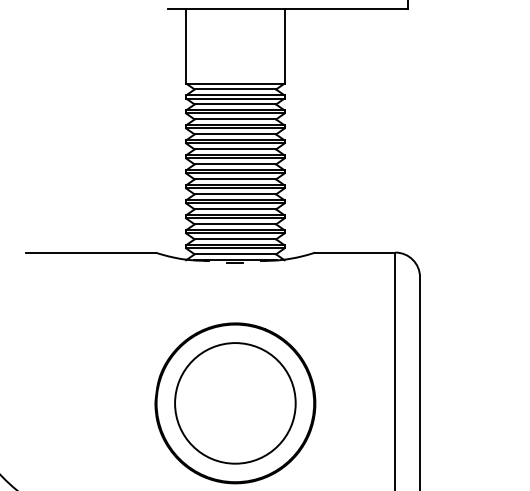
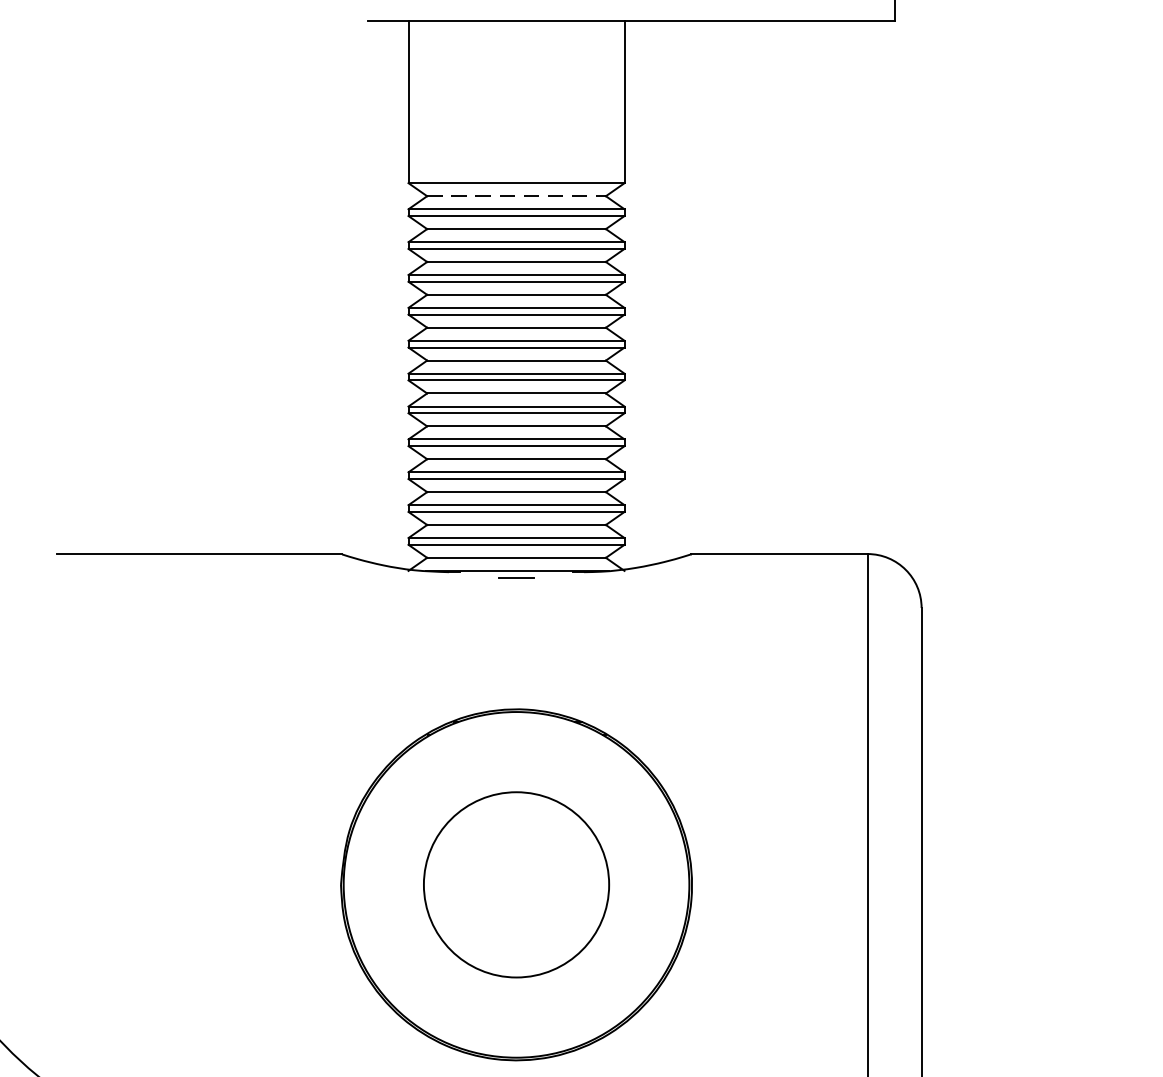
line: (235, 89) -> (516, 196), solid -> dashed
circle: (235, 403) -> (516, 885), size x0.7

